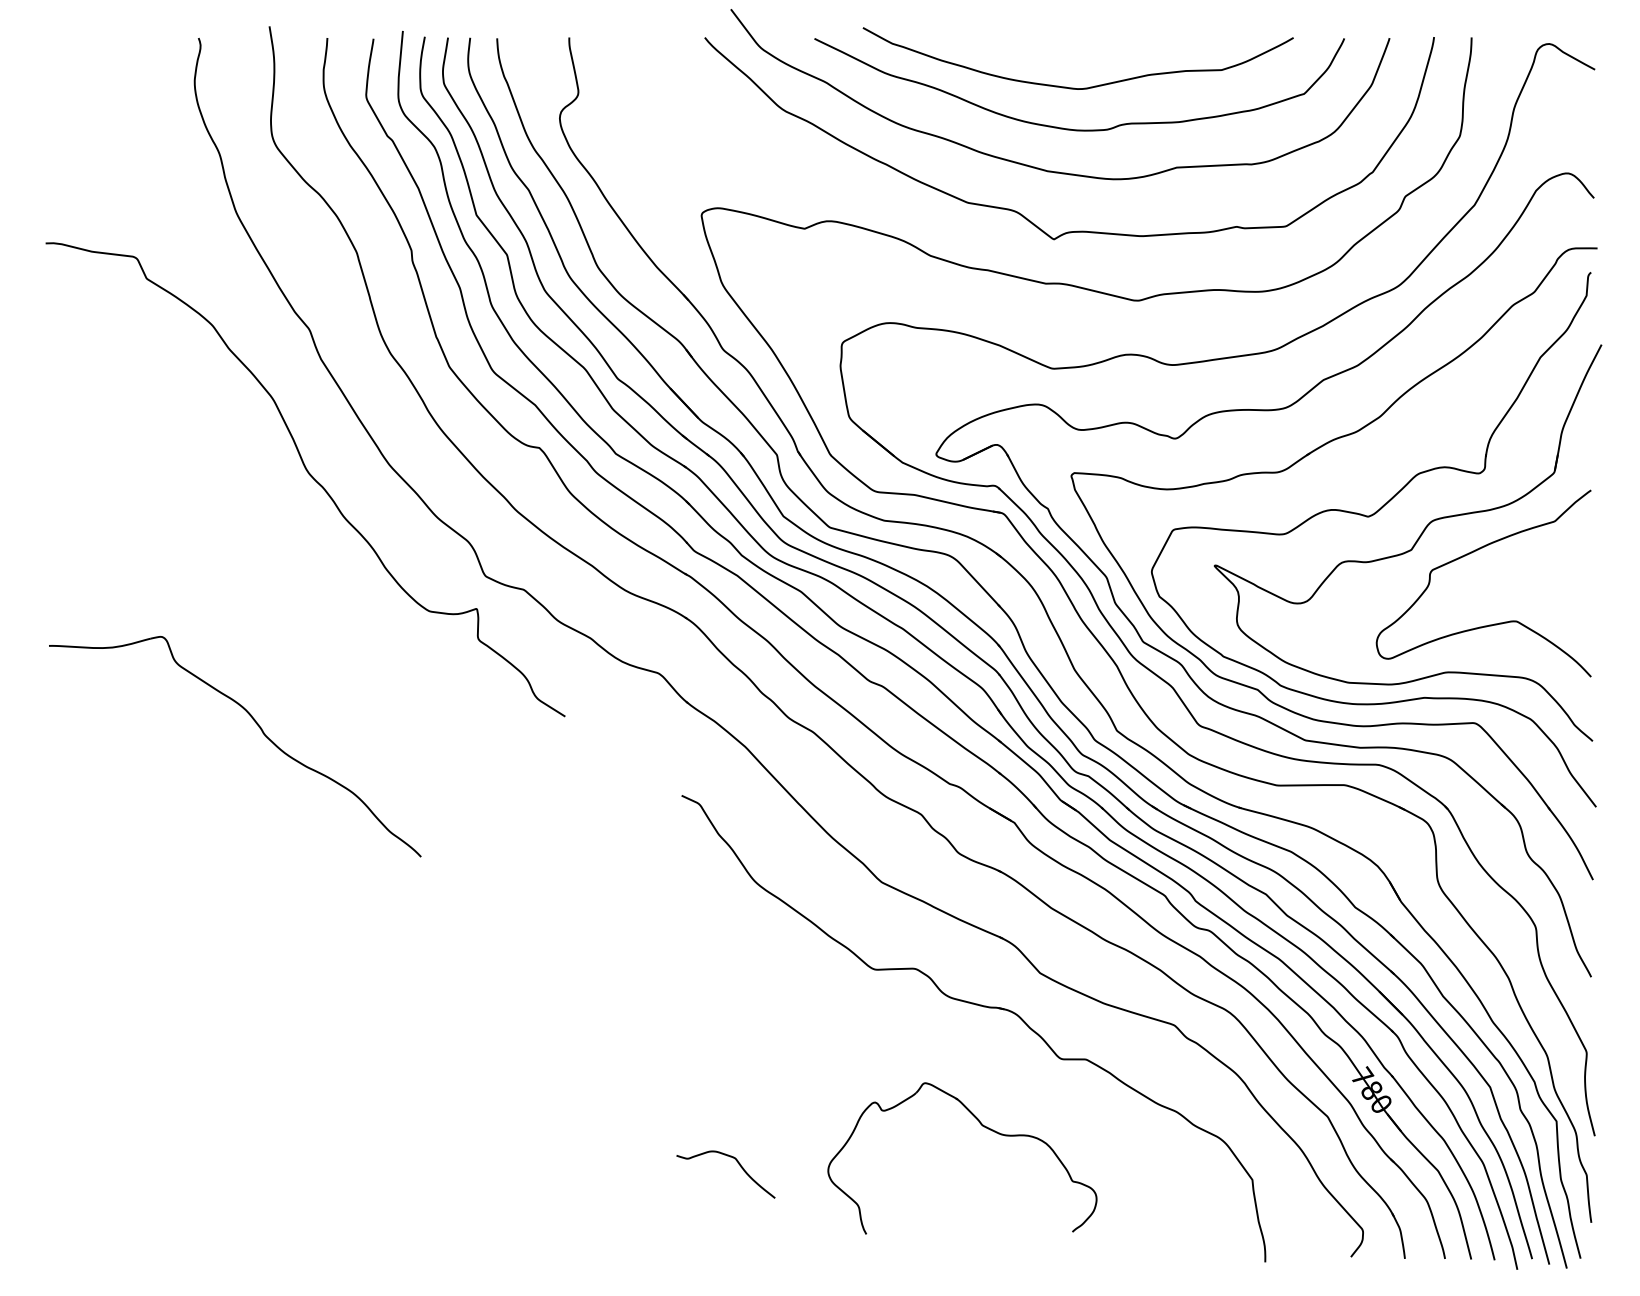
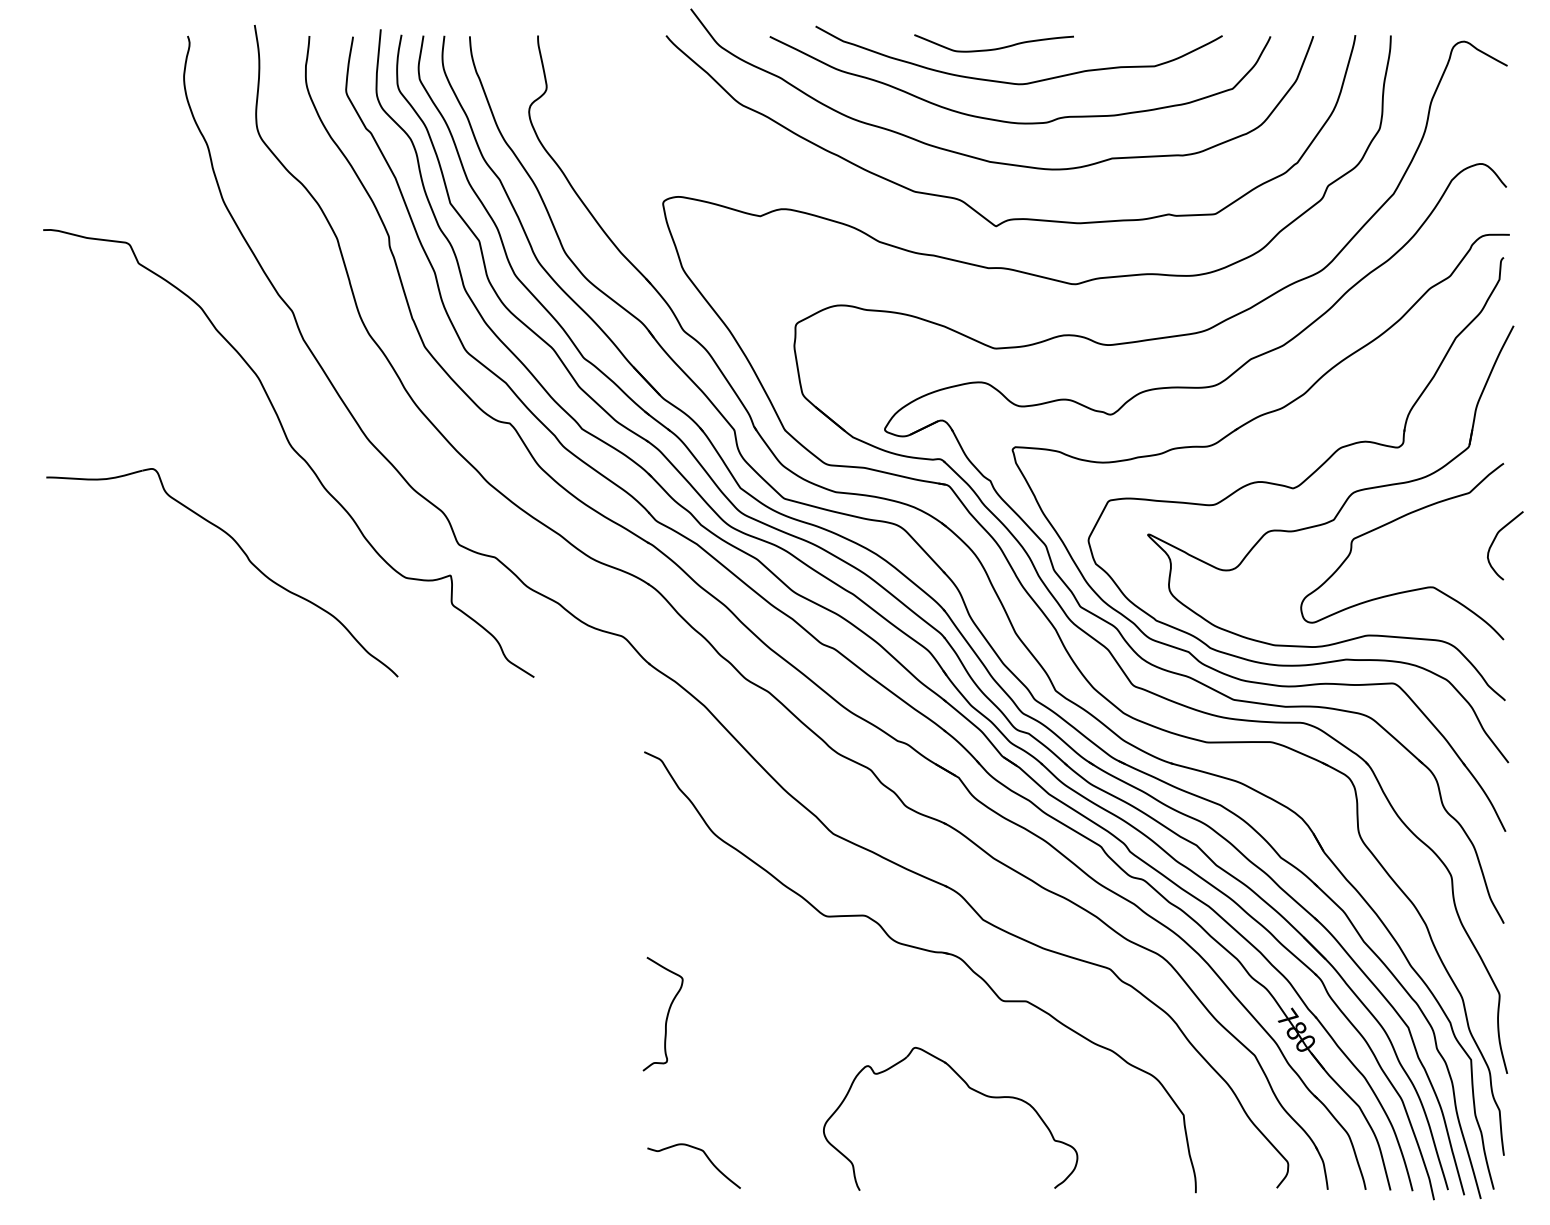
curve: (1051, 51) -> (993, 48), added
curve: (1582, 570) -> (1495, 539), added
part: (261, 732) -> (247, 559), moved
curve: (705, 1074) -> (666, 1015), added
part: (983, 1127) -> (970, 1089), moved
curve: (739, 1165) -> (706, 1157), moved

